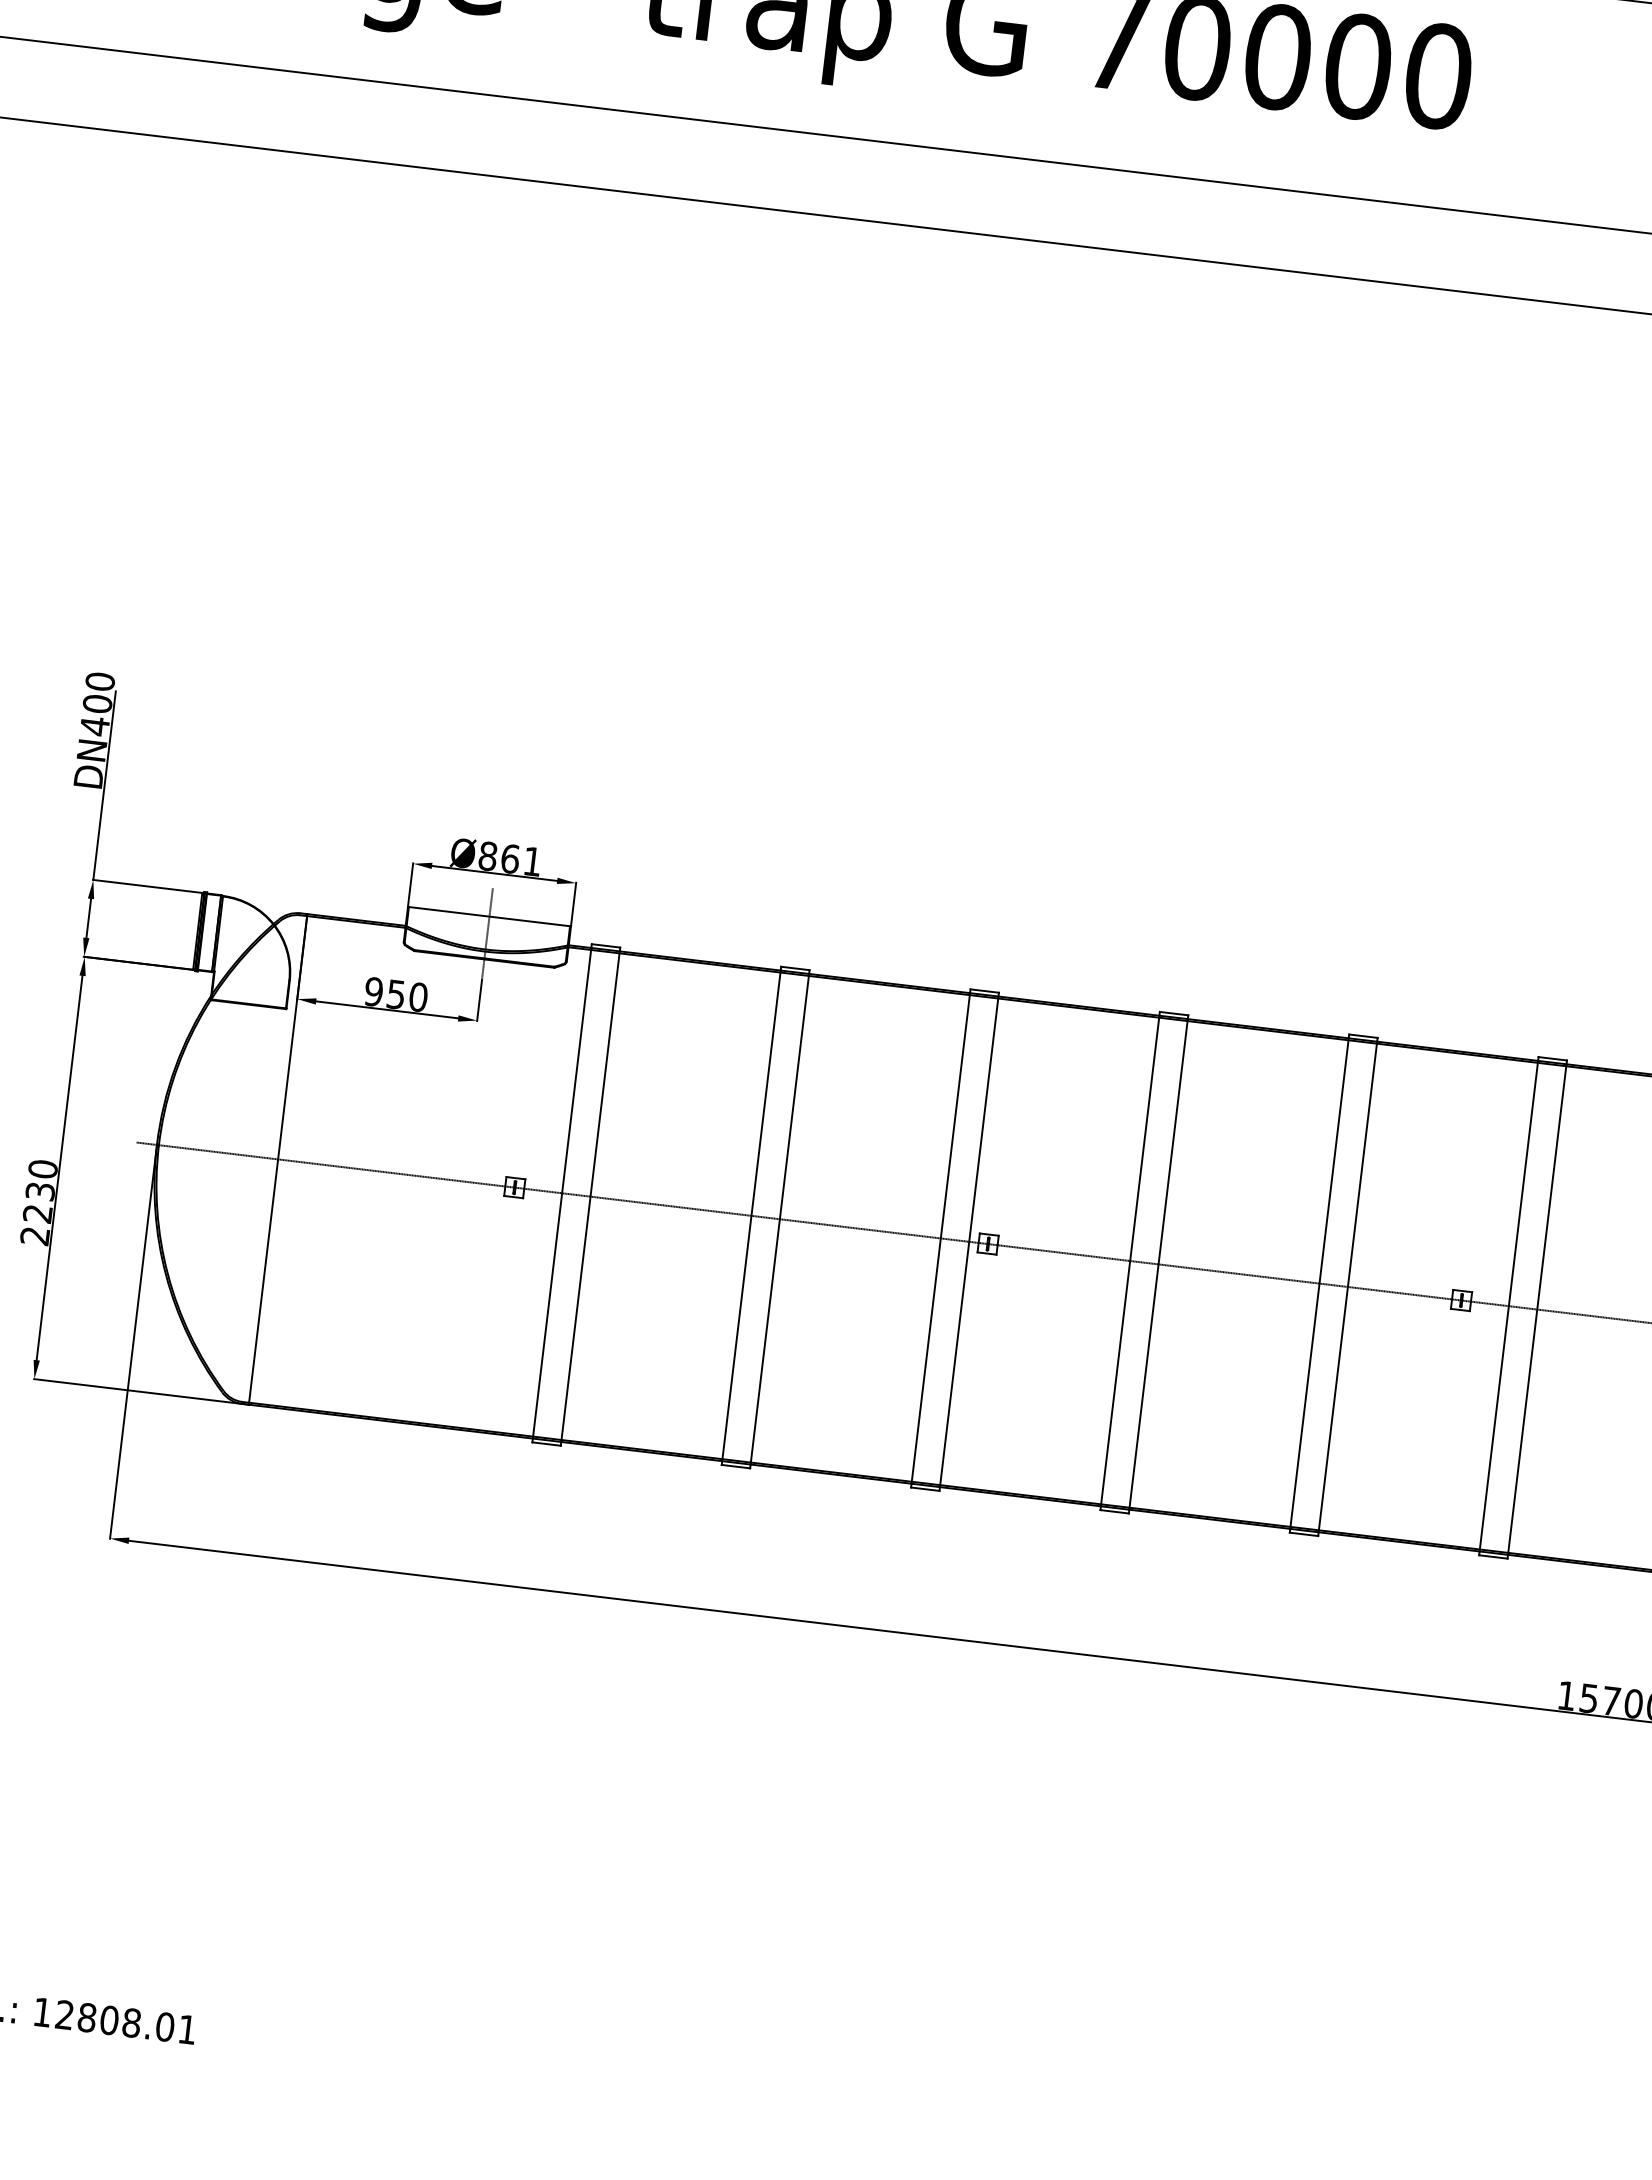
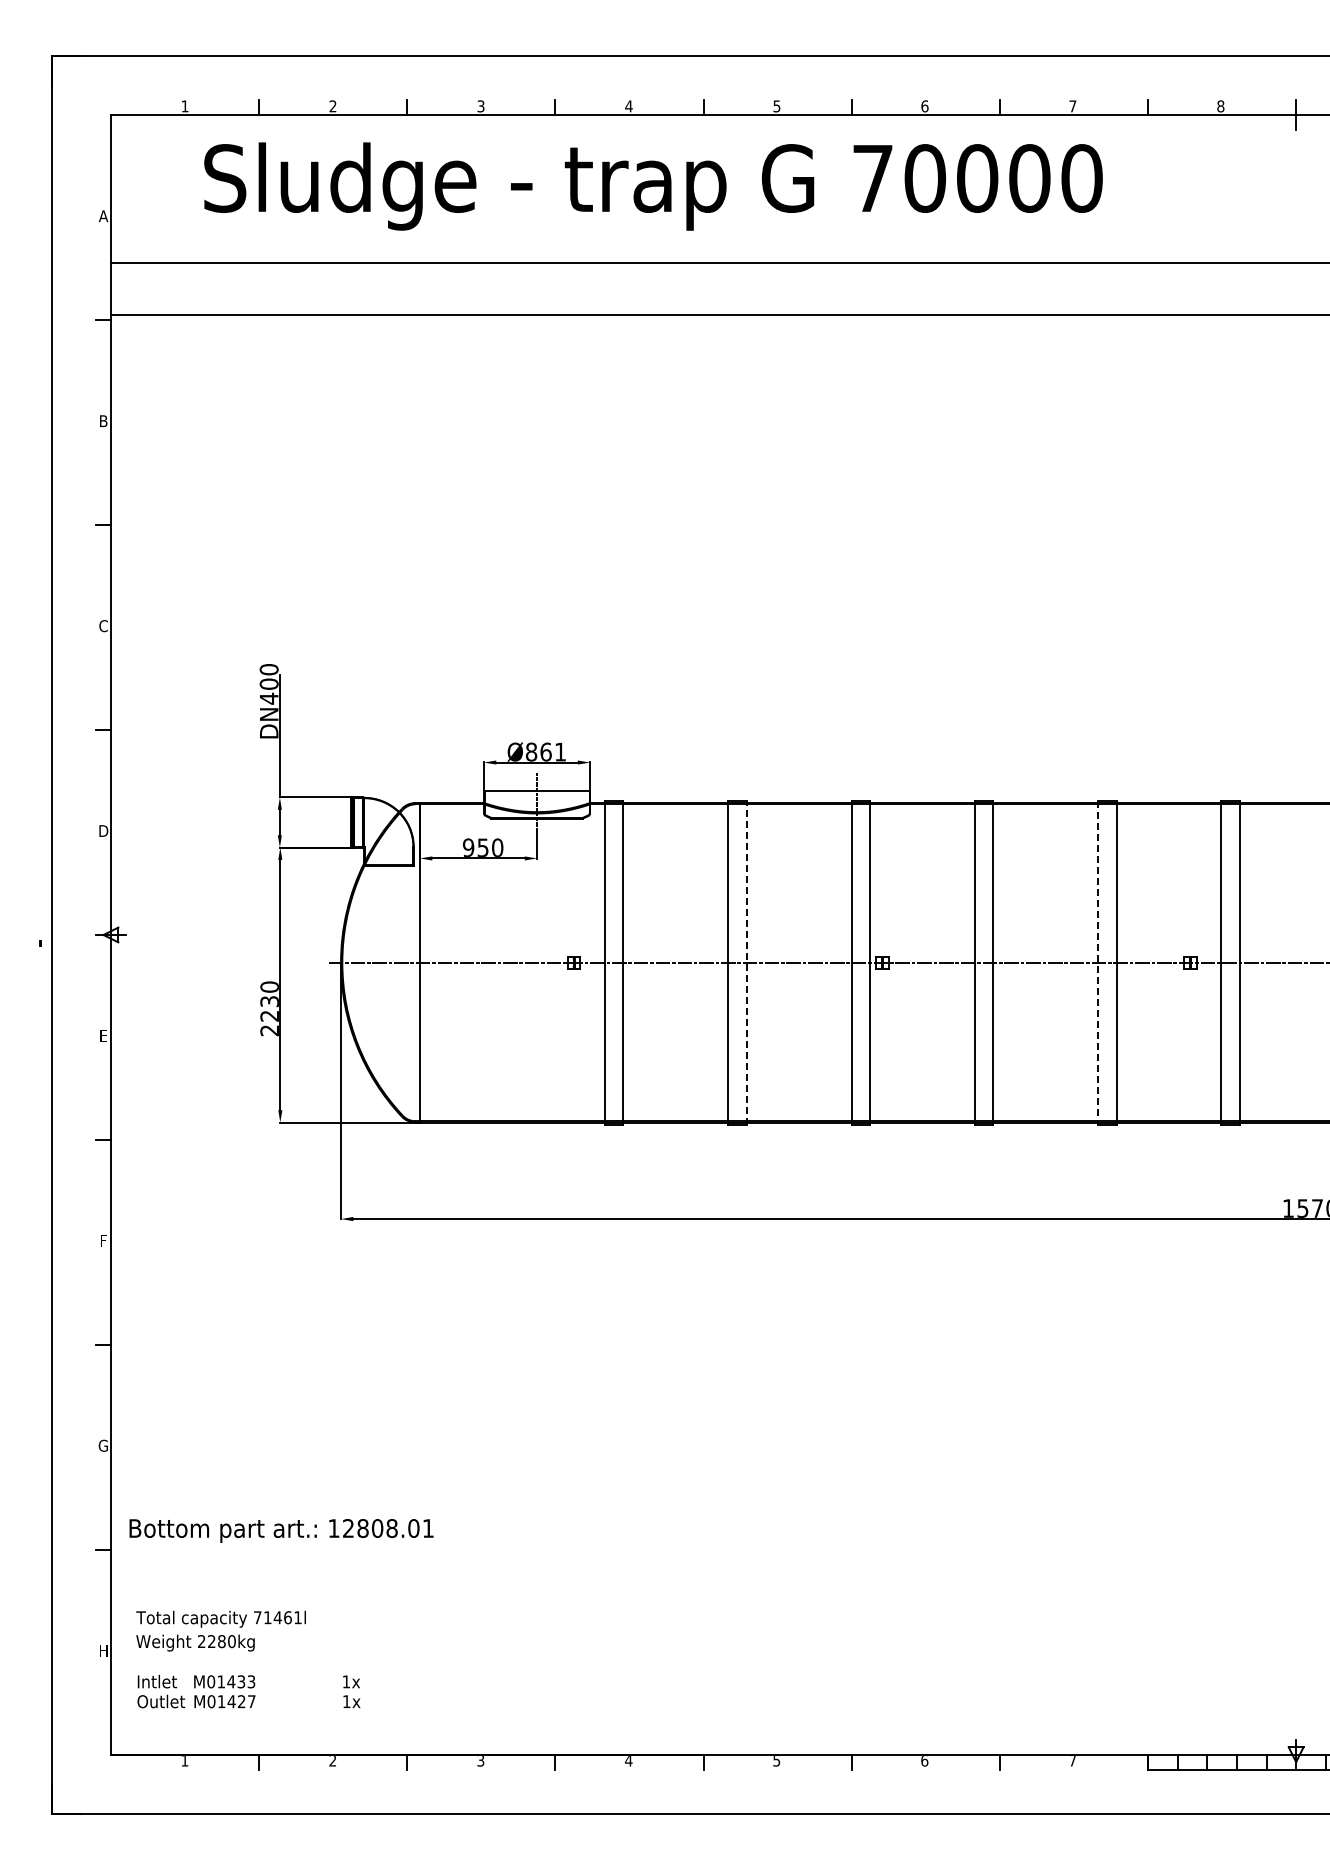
line: (779, 1218) -> (746, 962), solid -> dashed
line: (1319, 1284) -> (1098, 963), solid -> dashed

